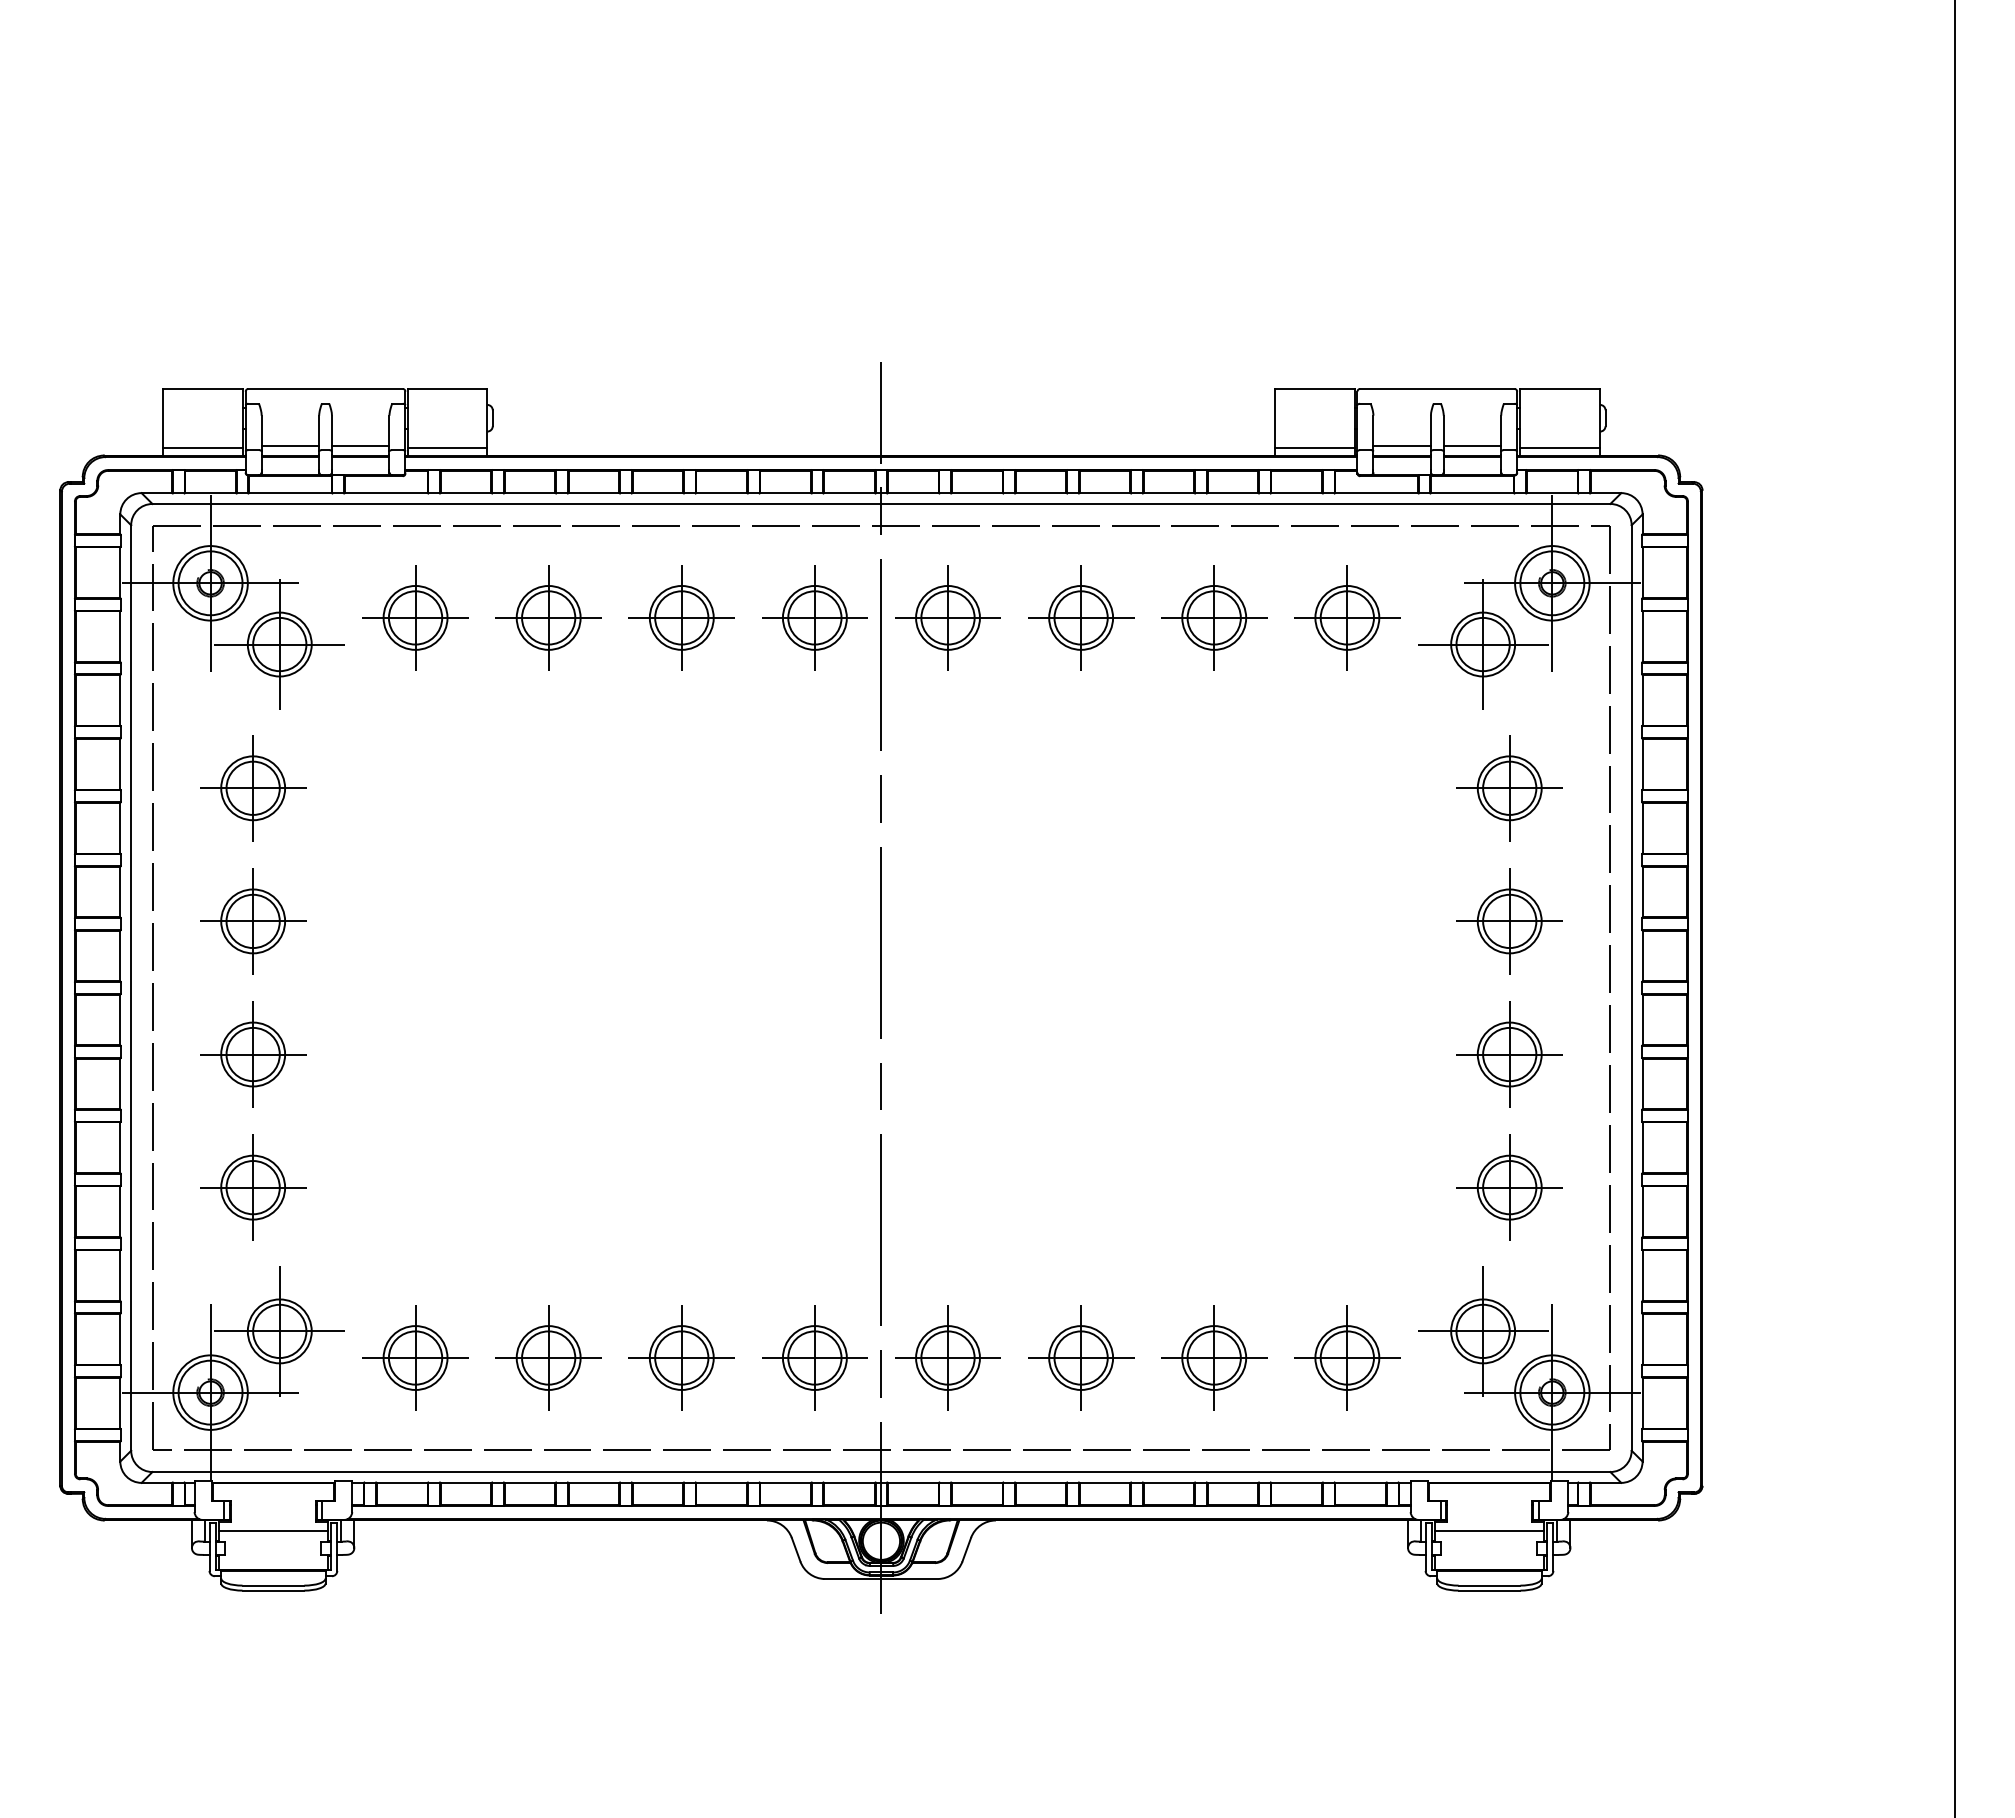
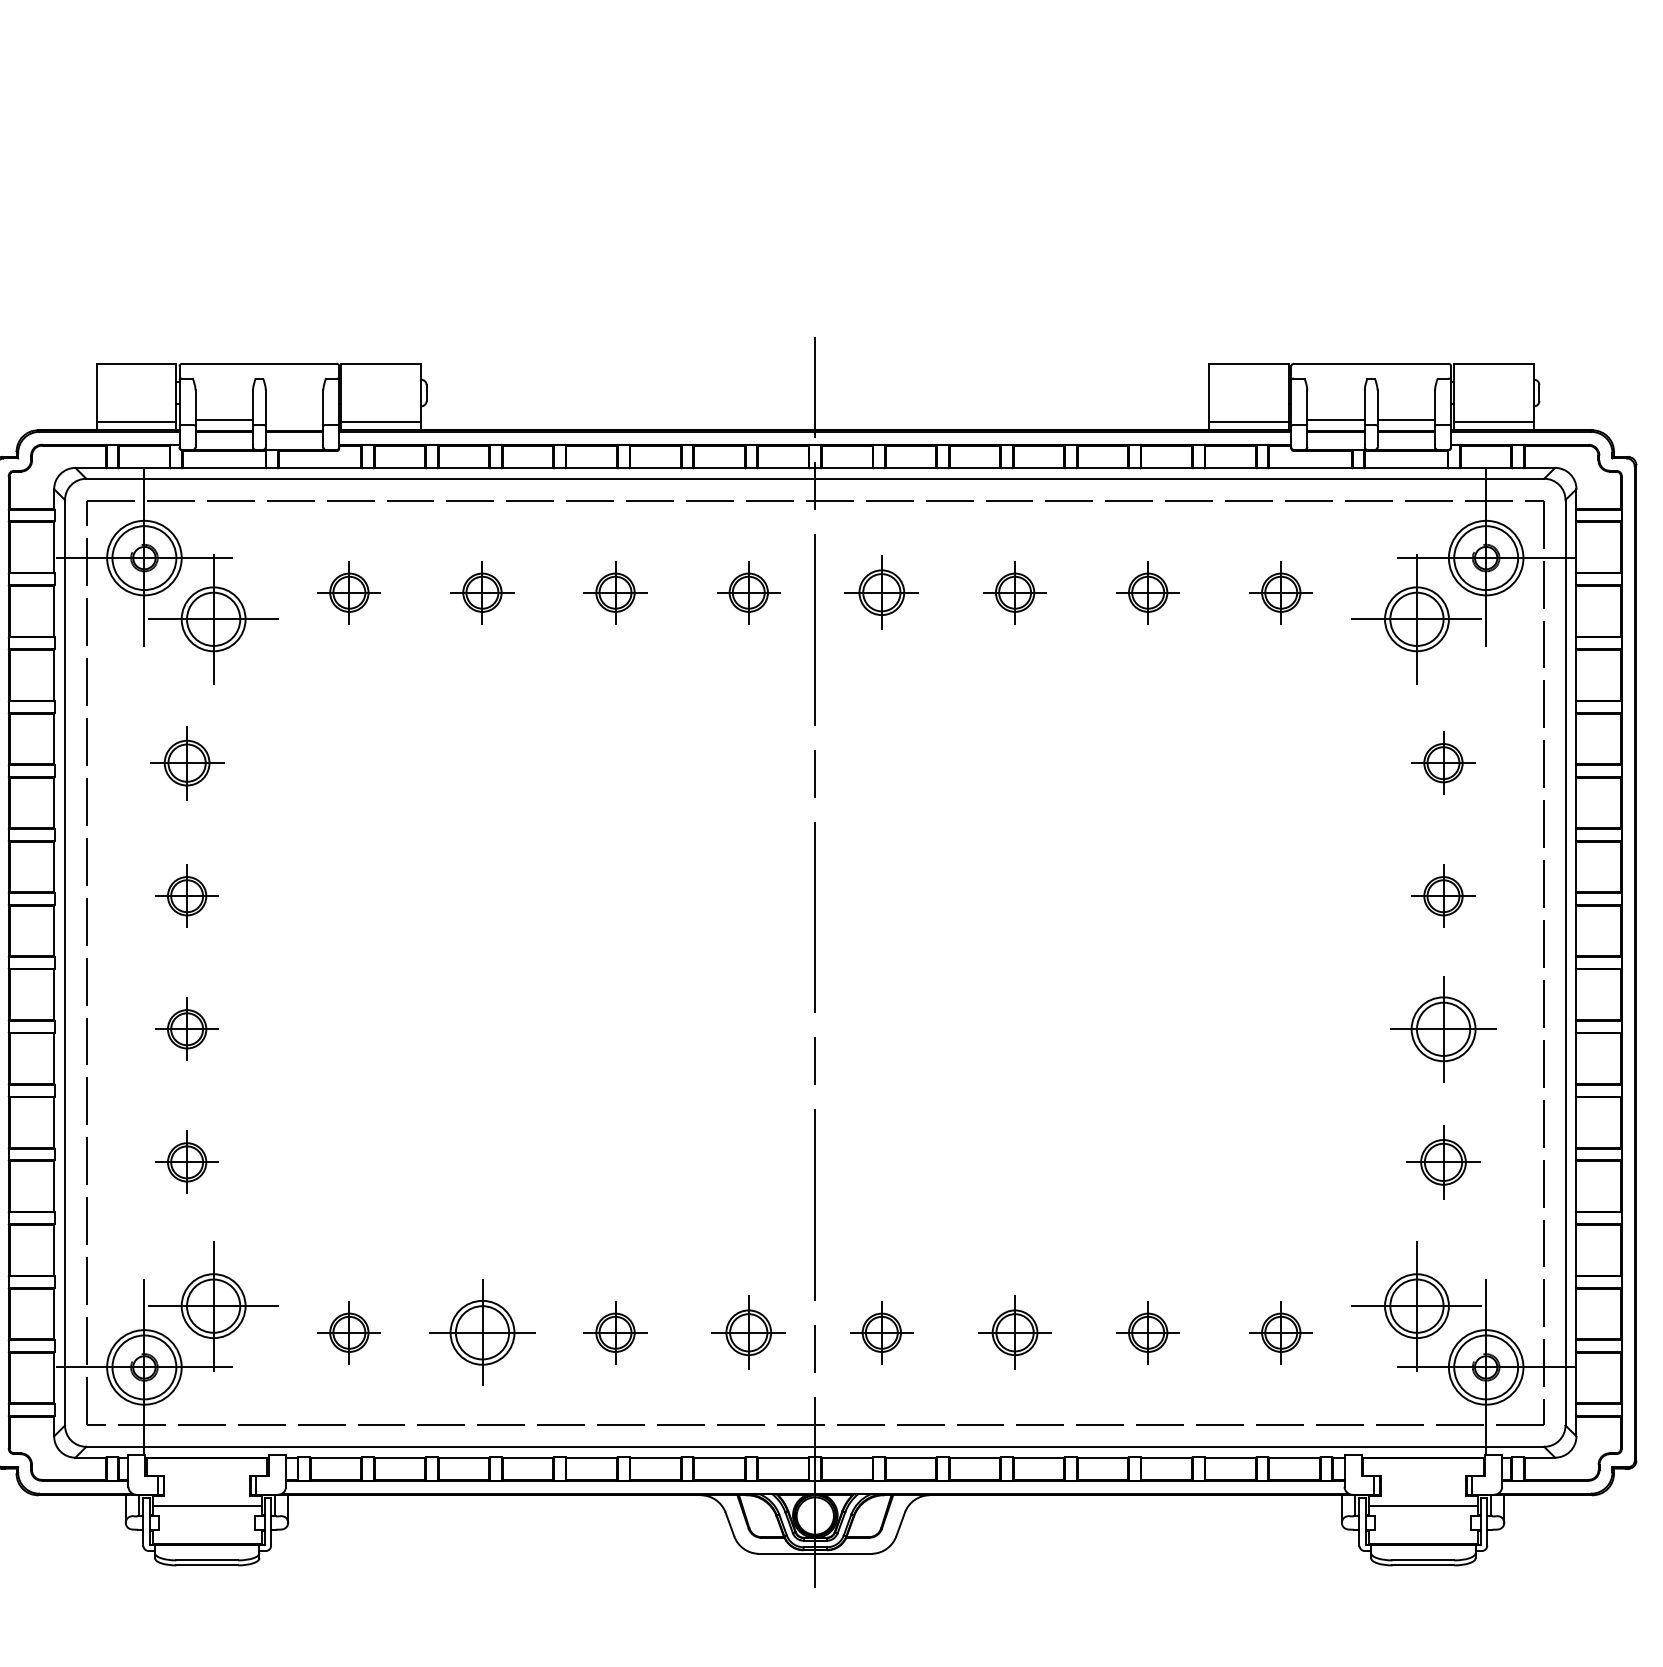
line: (360, 445) -> (294, 420), removed
part: (415, 617) -> (349, 592), size x0.6
part: (548, 617) -> (482, 592), size x0.6
part: (681, 617) -> (615, 592), size x0.6
part: (814, 617) -> (748, 592), size x0.6
part: (947, 617) -> (881, 592), size x0.7
part: (1081, 617) -> (1015, 592), size x0.6
part: (1214, 617) -> (1148, 592), size x0.6
part: (1347, 617) -> (1281, 592), size x0.6
part: (253, 788) -> (187, 763), size x0.7
part: (1509, 788) -> (1443, 763), size x0.6
part: (253, 921) -> (187, 896), size x0.6
part: (1509, 921) -> (1443, 896), size x0.6
part: (253, 1054) -> (187, 1029), size x0.6
part: (253, 1187) -> (187, 1162), size x0.6
part: (1509, 1187) -> (1443, 1162), size x0.7
part: (415, 1357) -> (349, 1332), size x0.6
part: (681, 1357) -> (615, 1332), size x0.6
part: (814, 1357) -> (748, 1332), size x0.7
part: (947, 1357) -> (881, 1332), size x0.6
part: (1081, 1357) -> (1015, 1332), size x0.7
part: (1214, 1357) -> (1148, 1332), size x0.6
part: (1347, 1357) -> (1281, 1332), size x0.6

